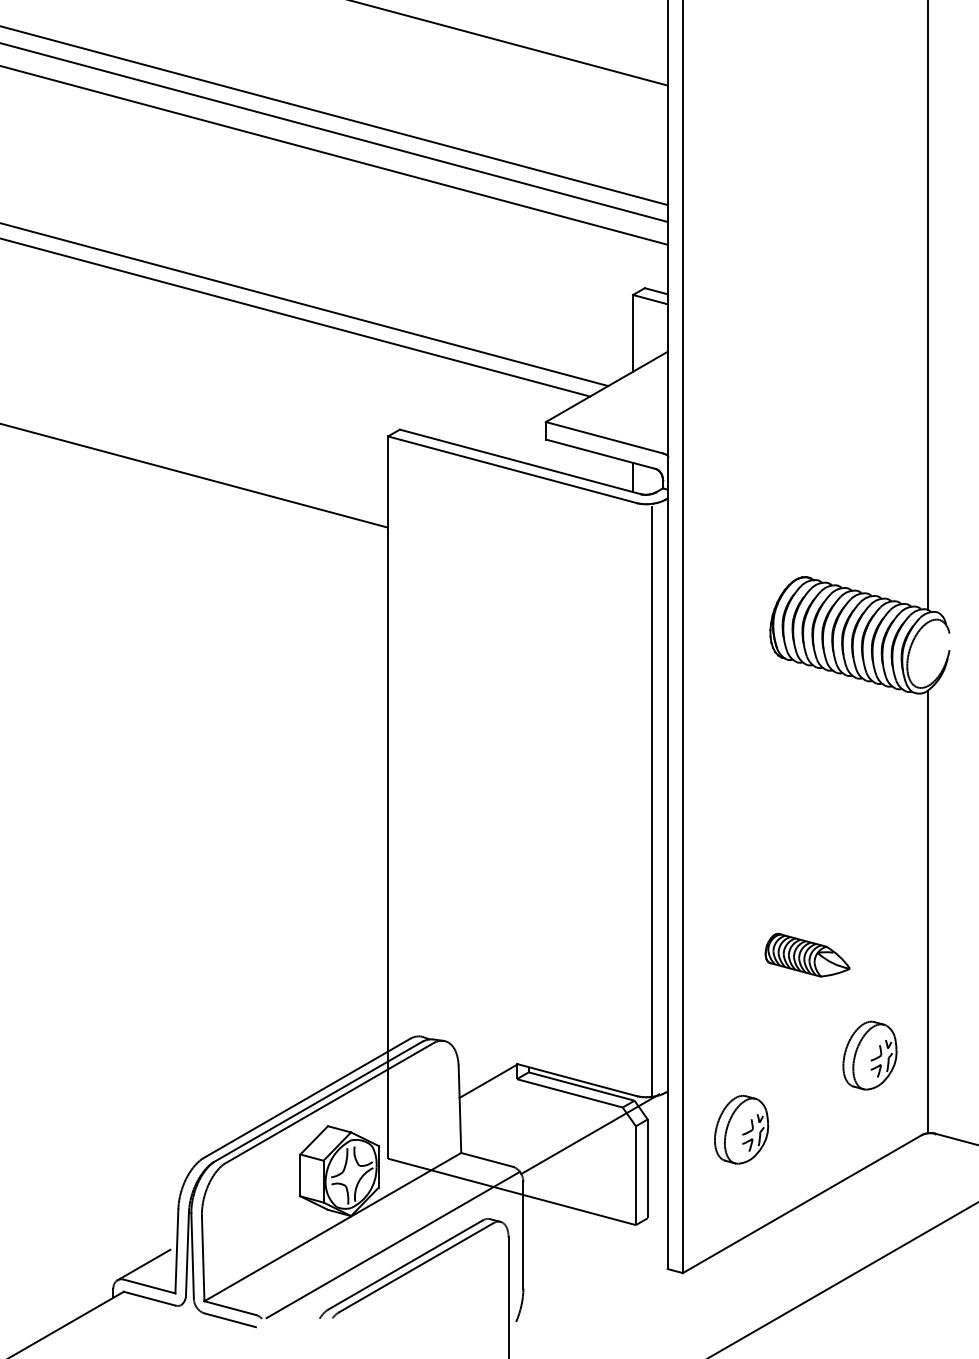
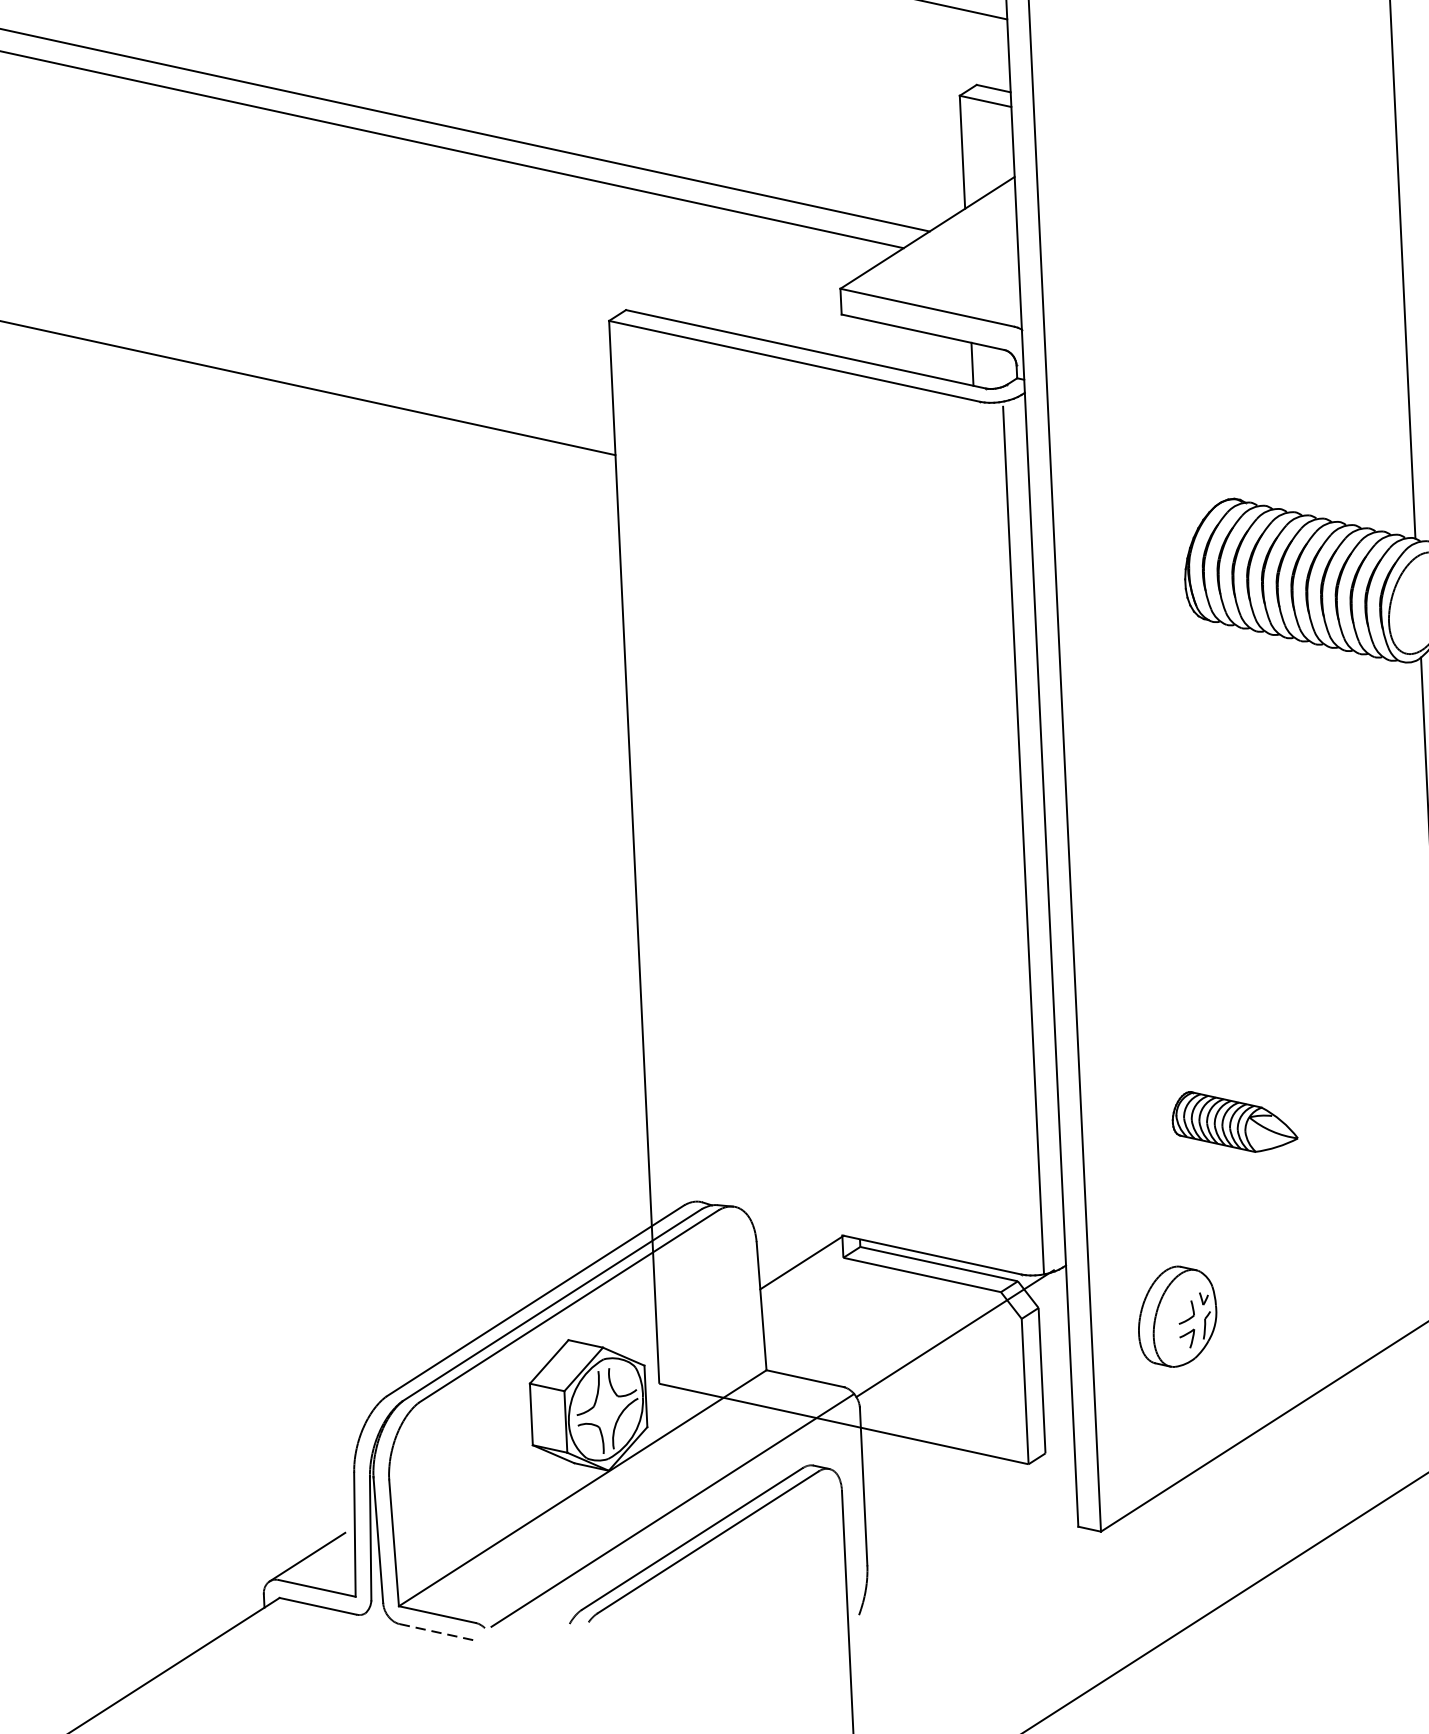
part: (807, 954) -> (1234, 1120), moved
part: (869, 1055) -> (1360, 1198), removed
line: (230, 1320) -> (438, 1632), solid -> dashed

